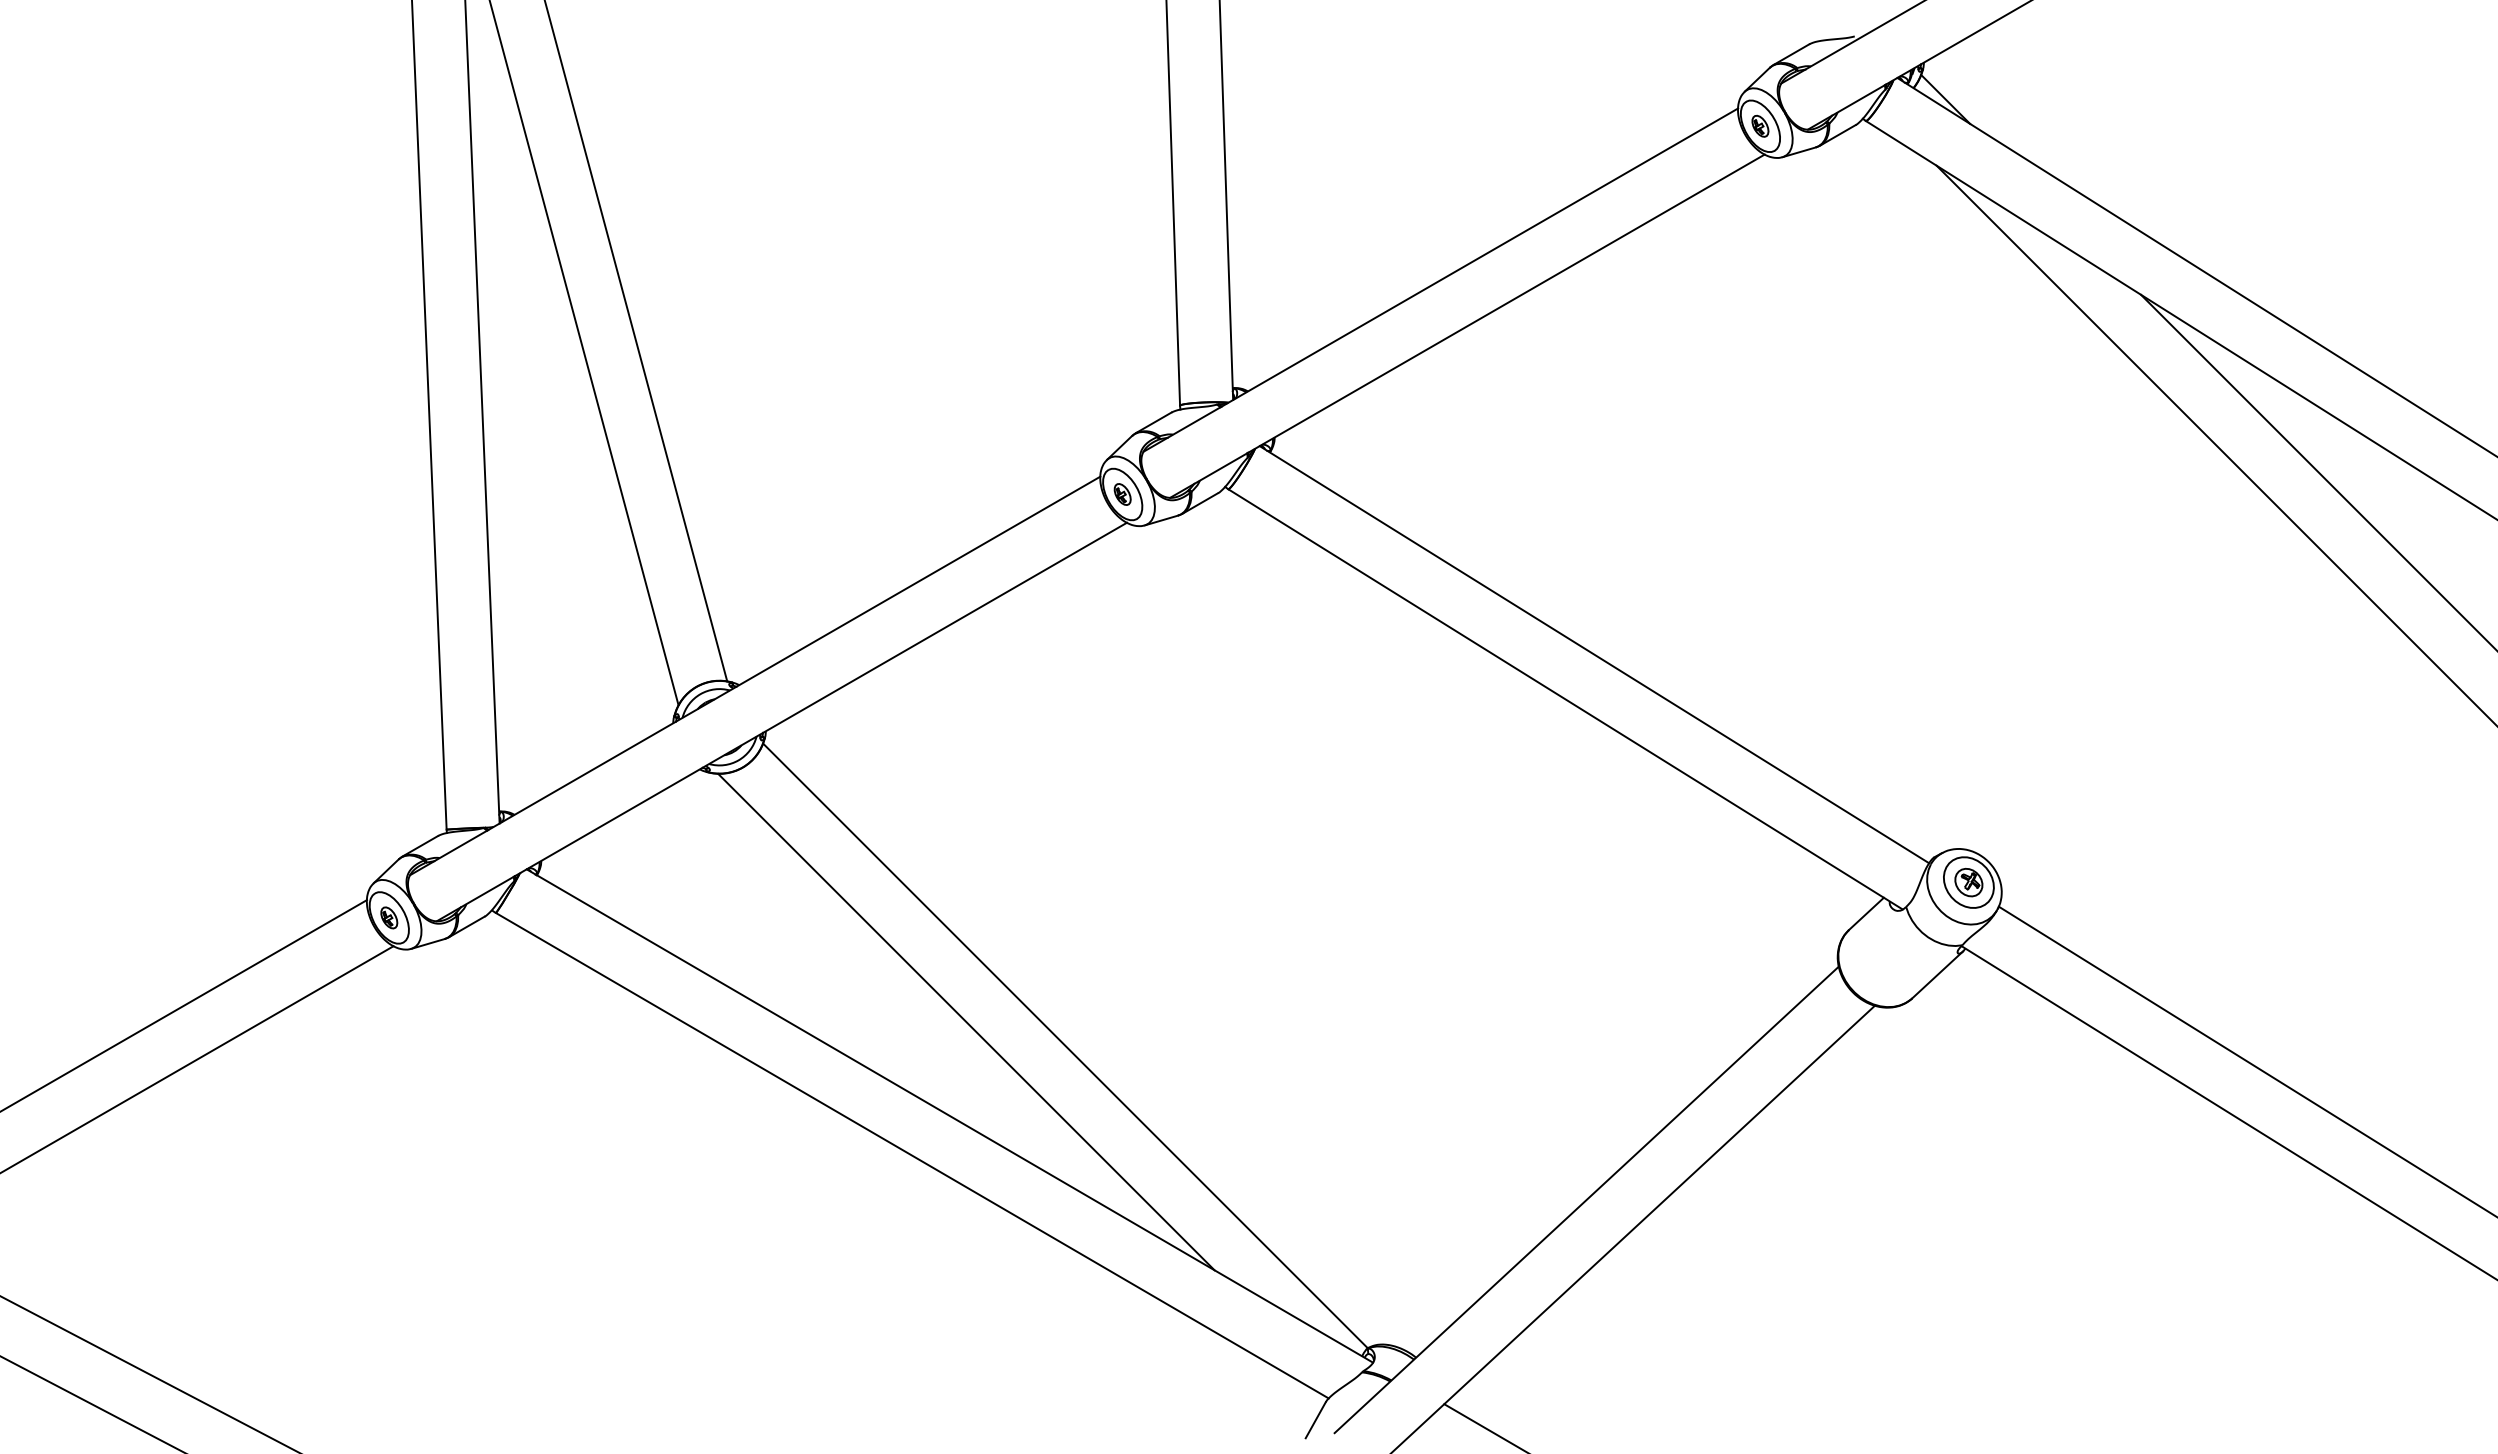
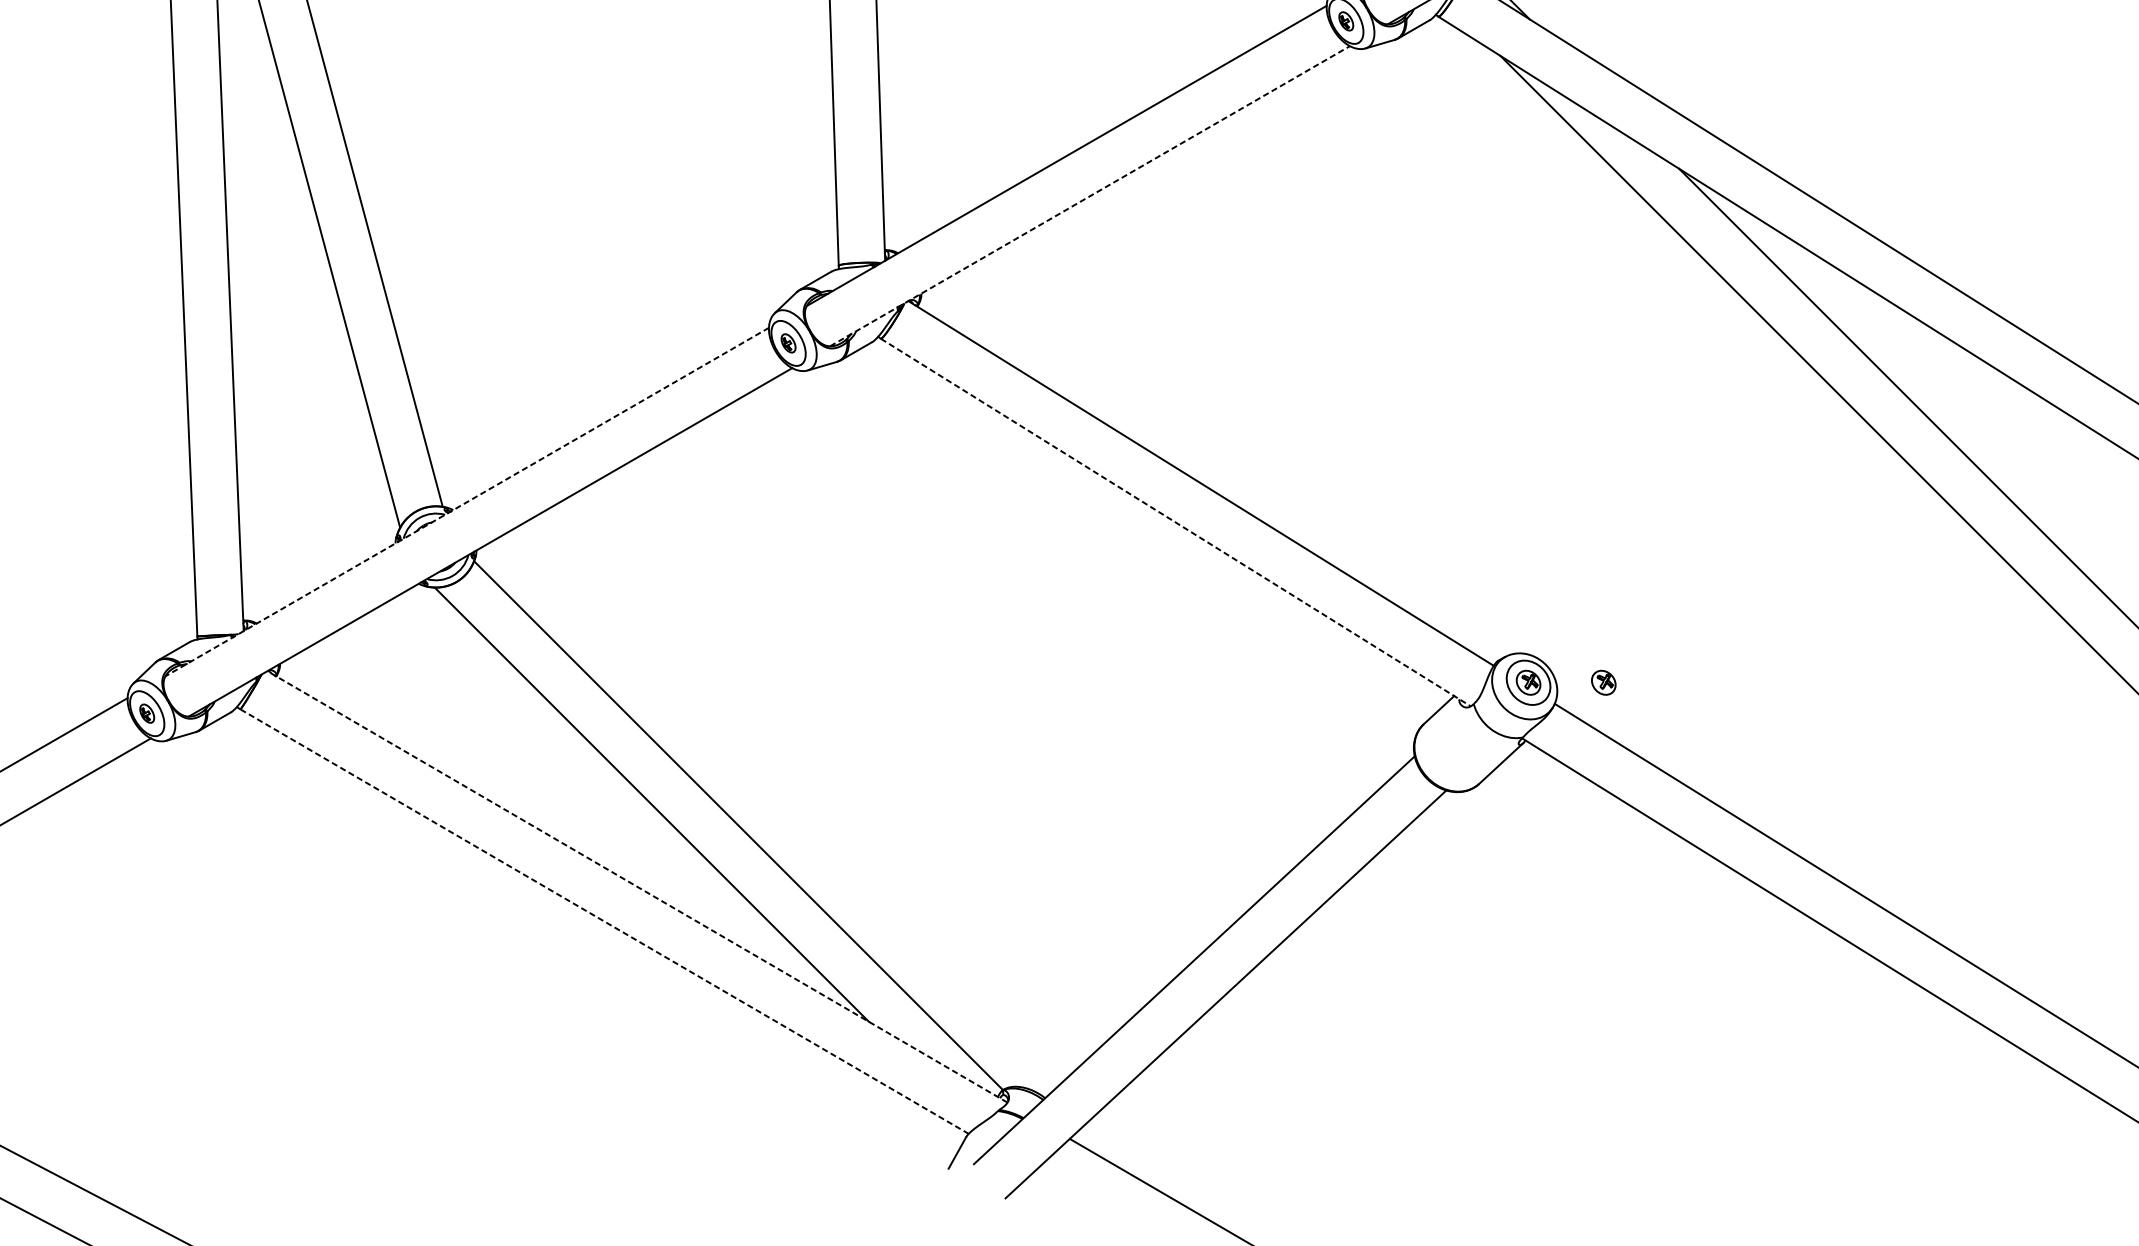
line: (1467, 325) -> (1090, 195), solid -> dashed
line: (754, 676) -> (466, 502), solid -> dashed
line: (1565, 699) -> (1175, 522), solid -> dashed
part: (2054, 882) -> (1603, 682), added
line: (949, 1115) -> (637, 886), solid -> dashed
line: (912, 1155) -> (604, 921), solid -> dashed

